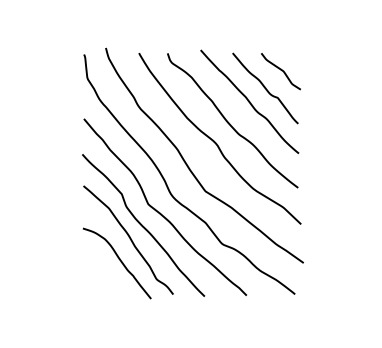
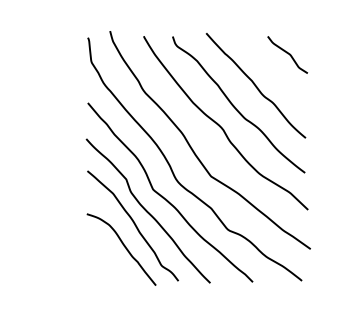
curve: (265, 88) -> (271, 72), removed

